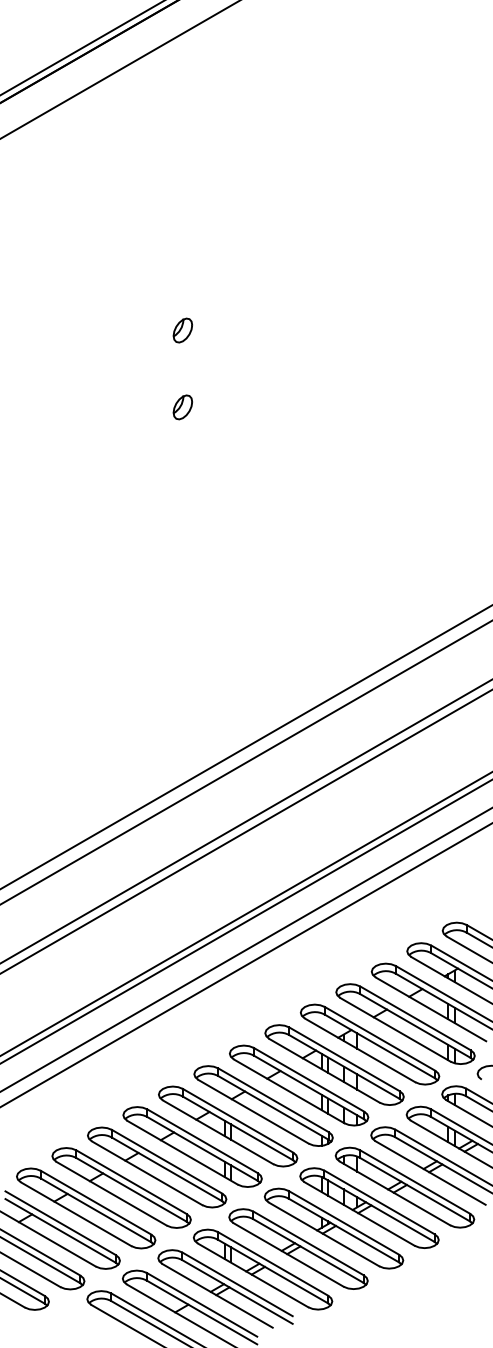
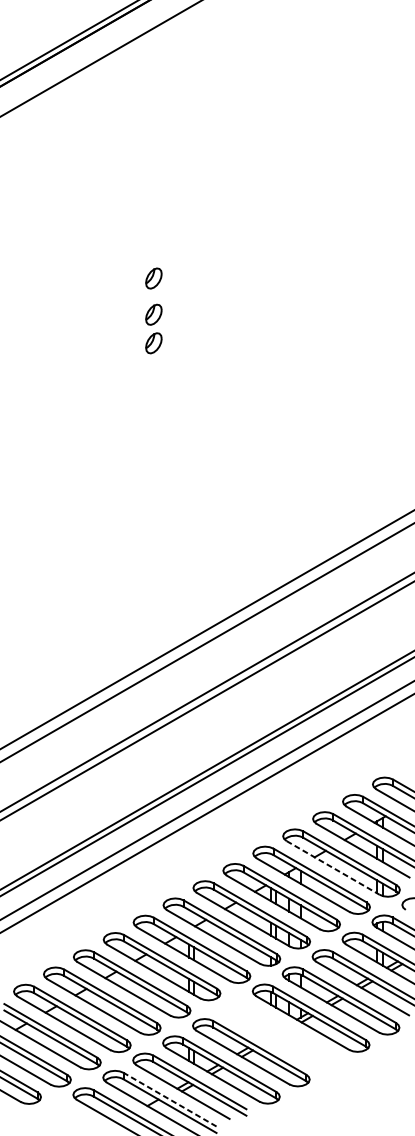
part: (182, 373) -> (153, 314), added
line: (395, 1029) -> (333, 867), solid -> dashed
part: (333, 1228) -> (280, 1035), removed
line: (202, 1304) -> (170, 1099), solid -> dashed

